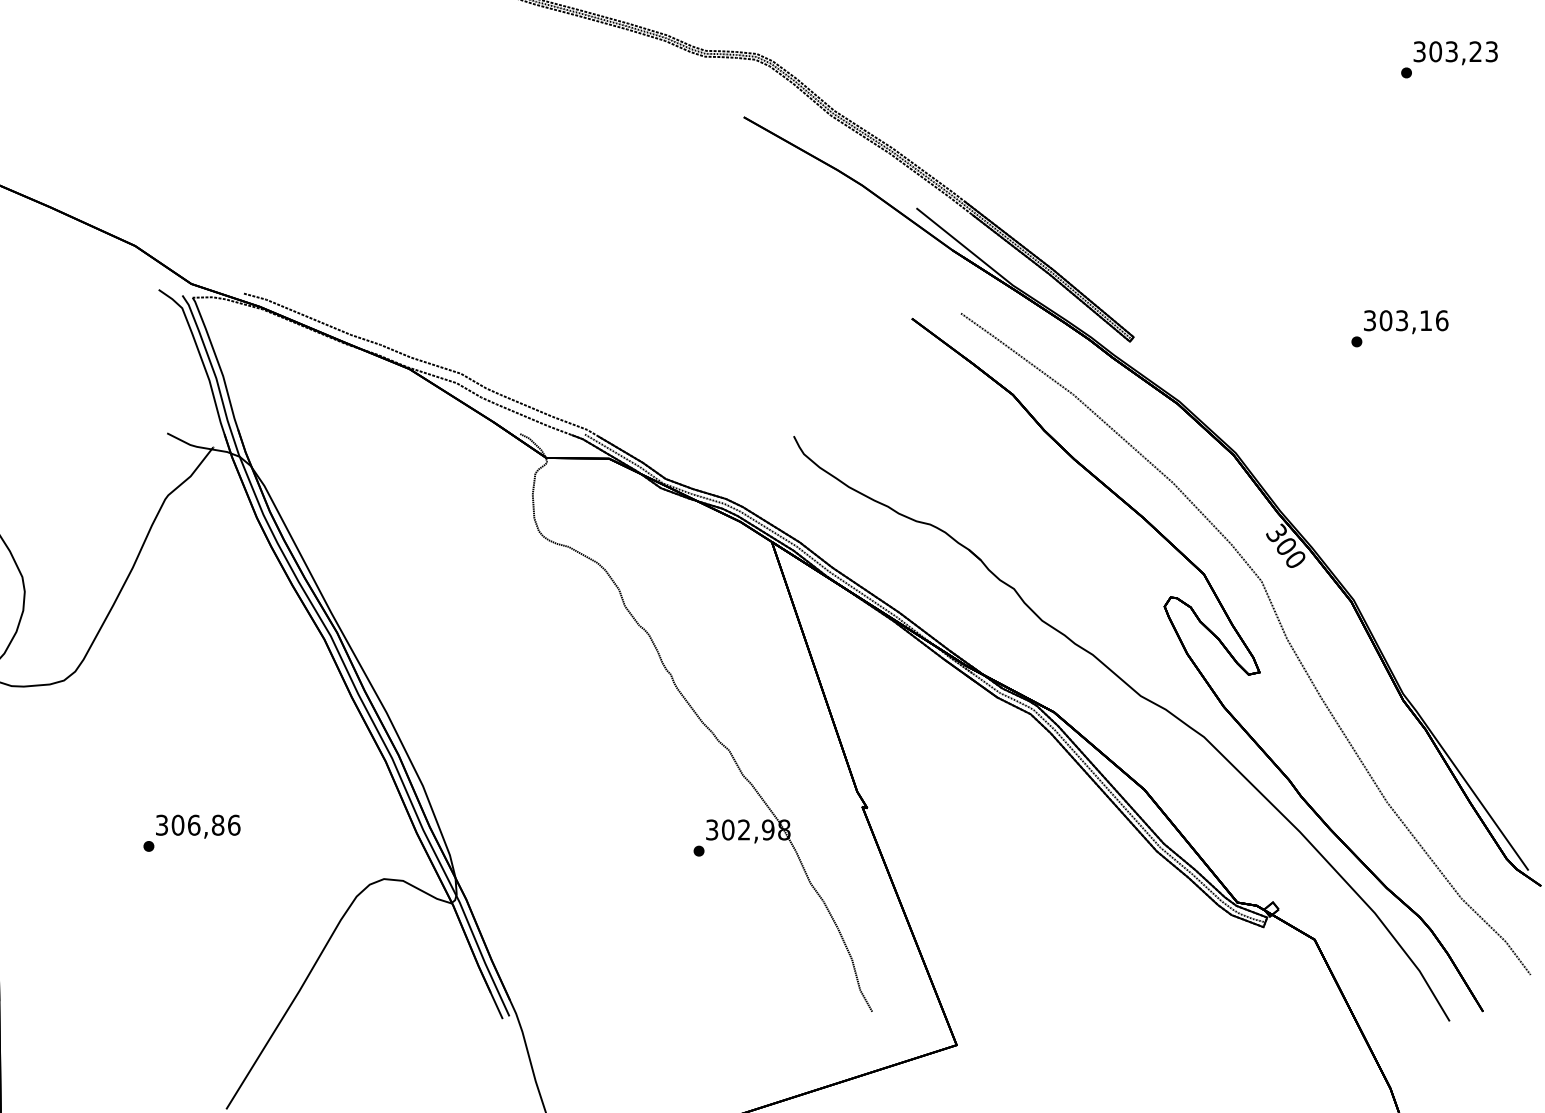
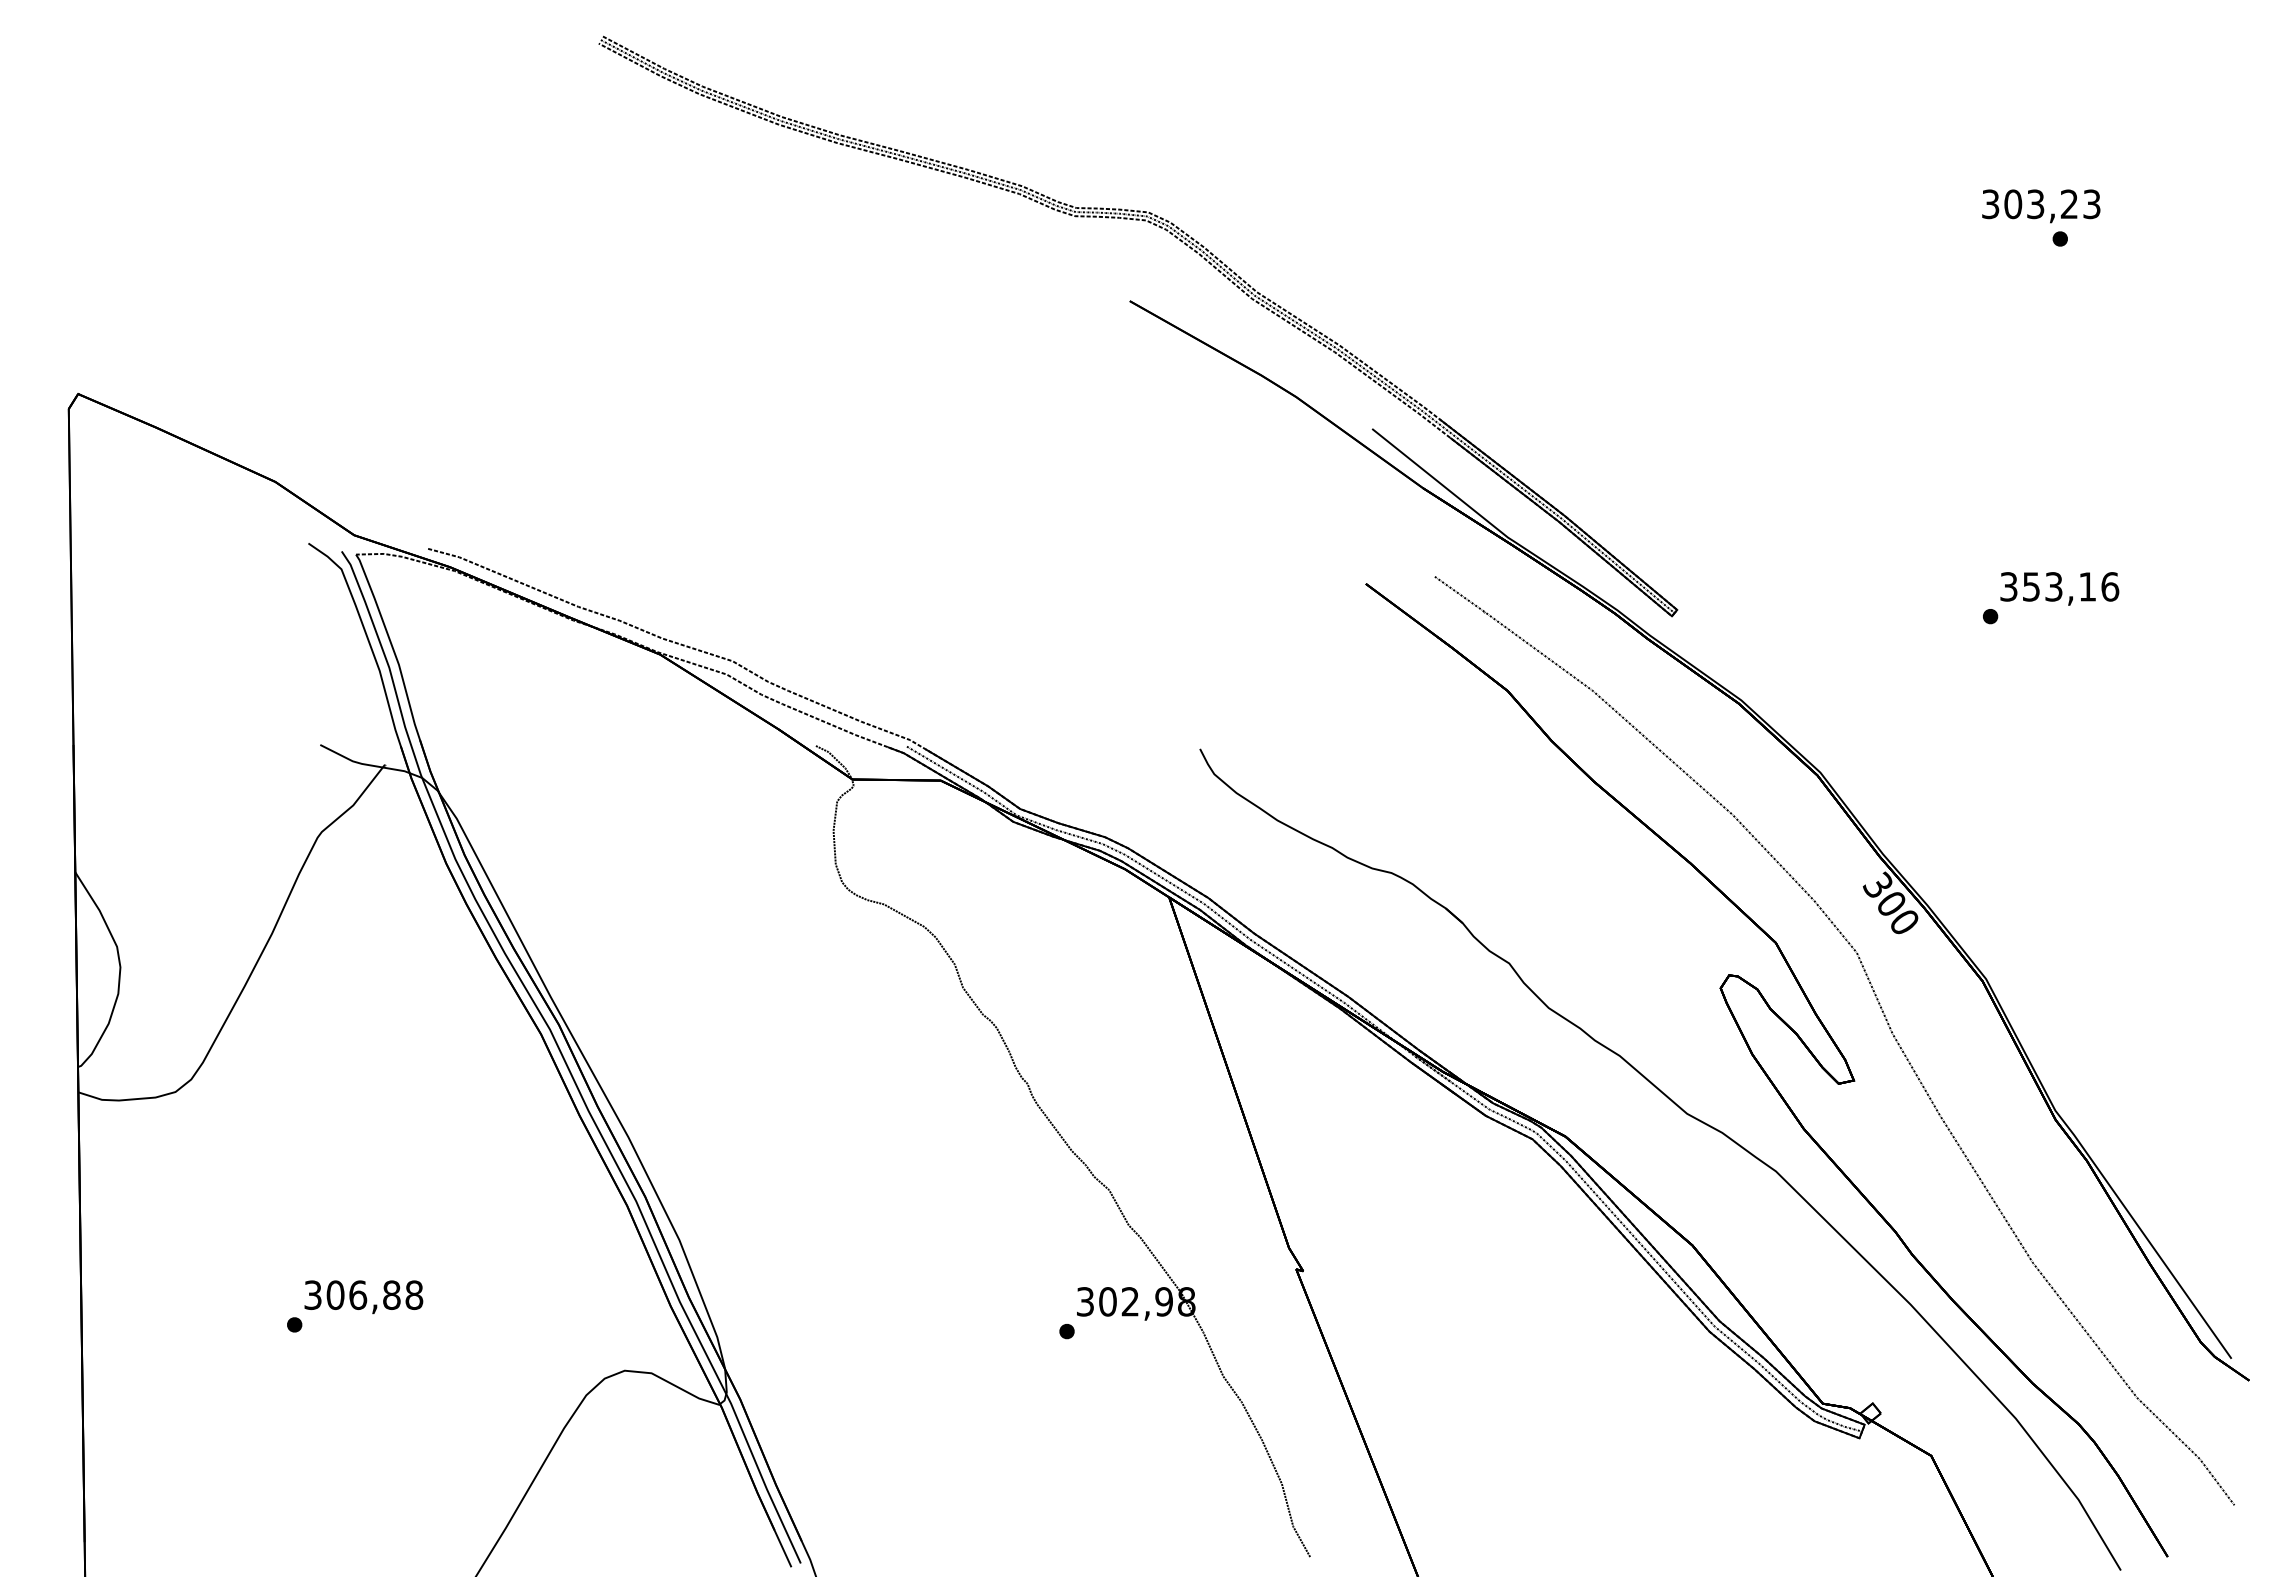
text: (1455, 53) -> (2041, 206), moved
text: (1386, 320) -> (2031, 586), 303,16 -> 353,16
text: (234, 824) -> (414, 1294), 306,86 -> 306,88

